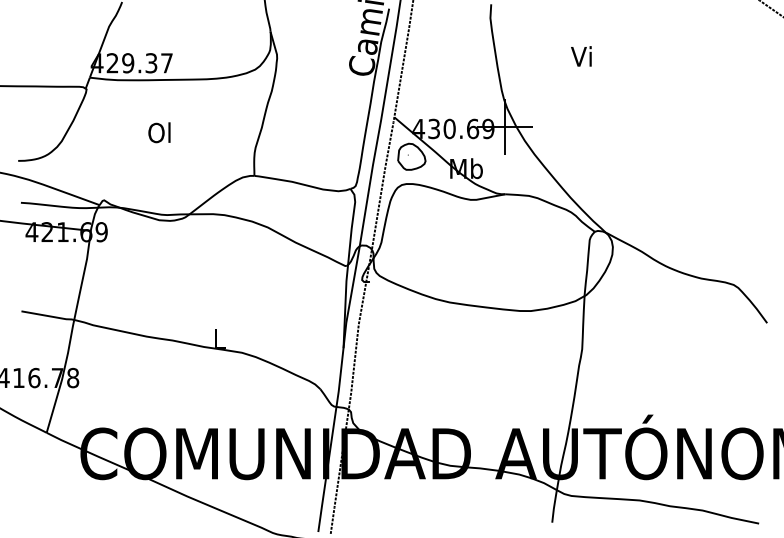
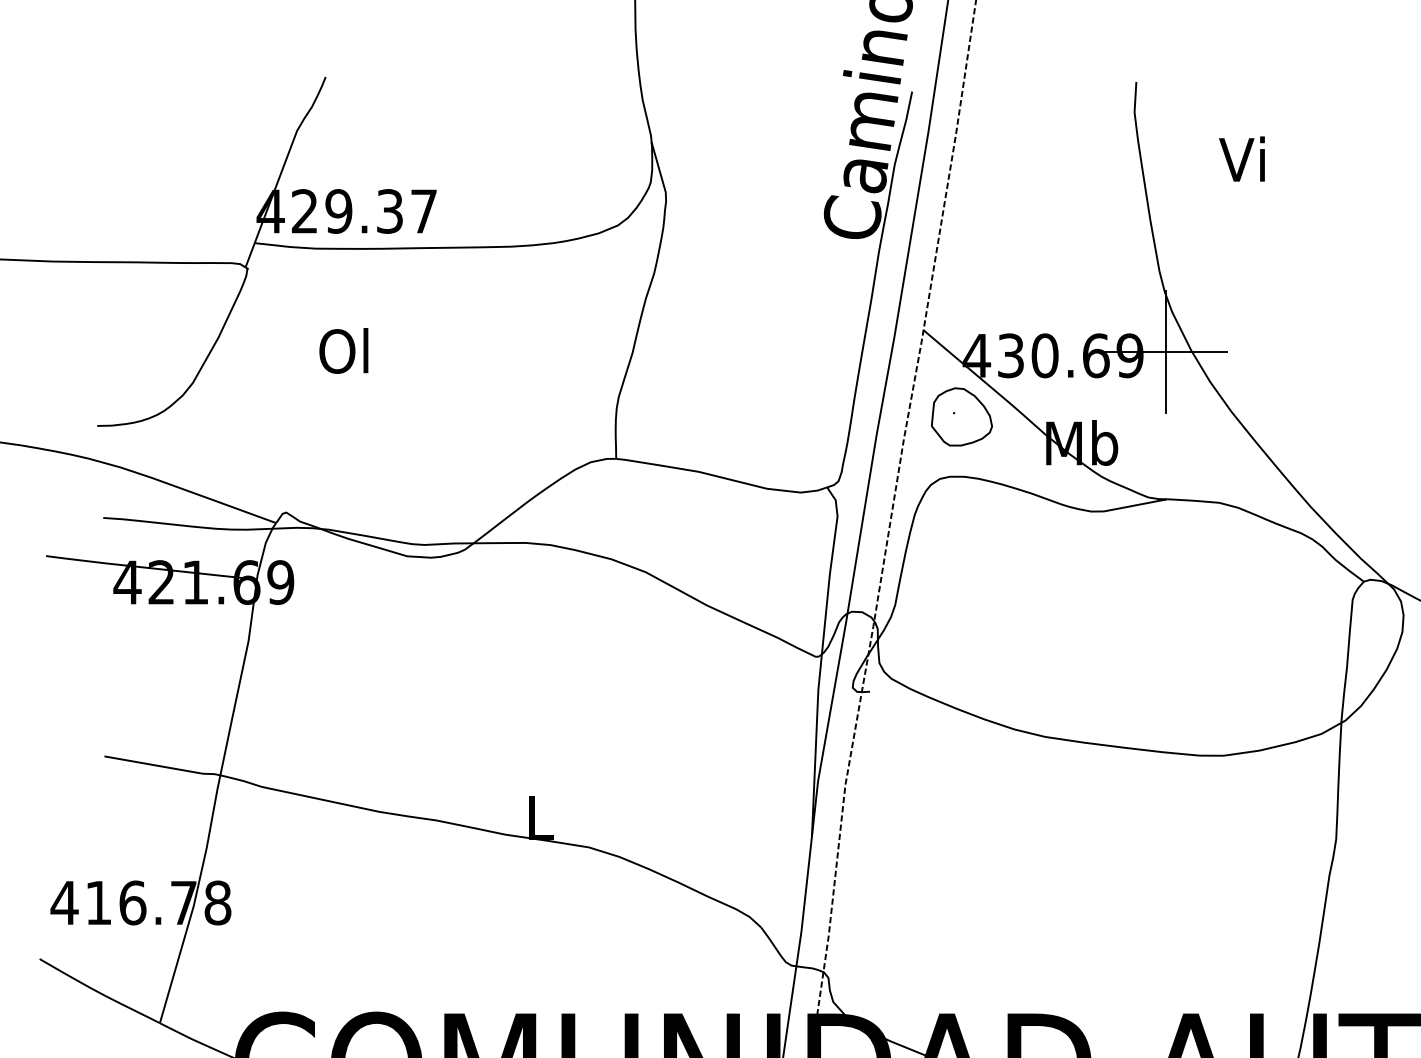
text: (581, 56) -> (1242, 159), moved
text: (159, 132) -> (343, 350), moved

